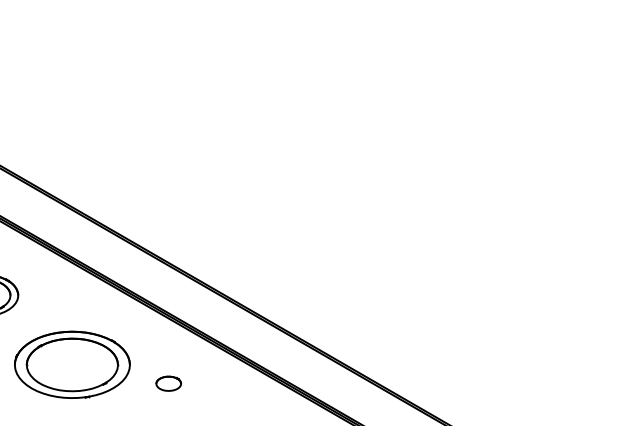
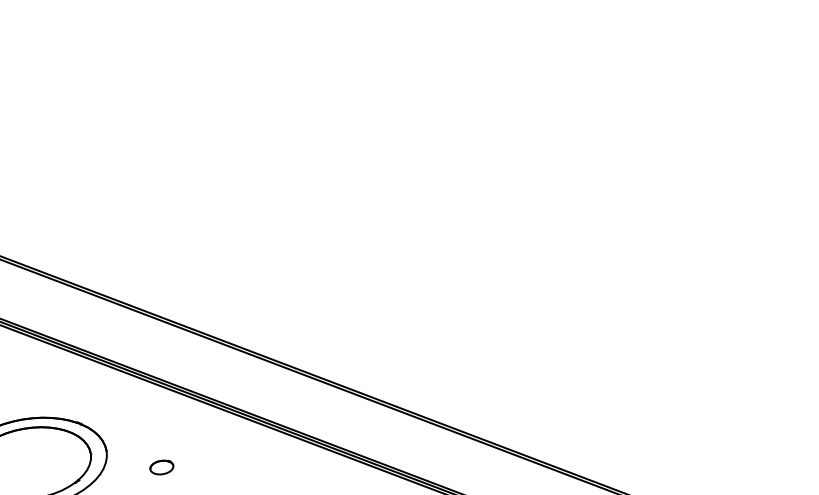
part: (168, 383) -> (161, 467), size x0.7

